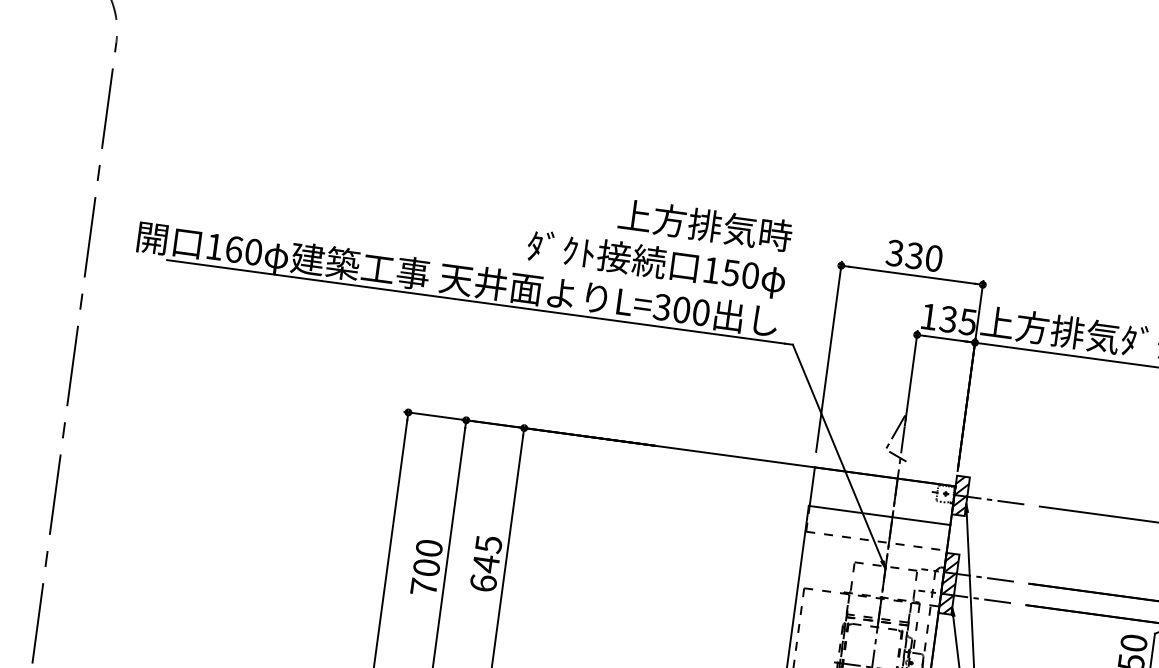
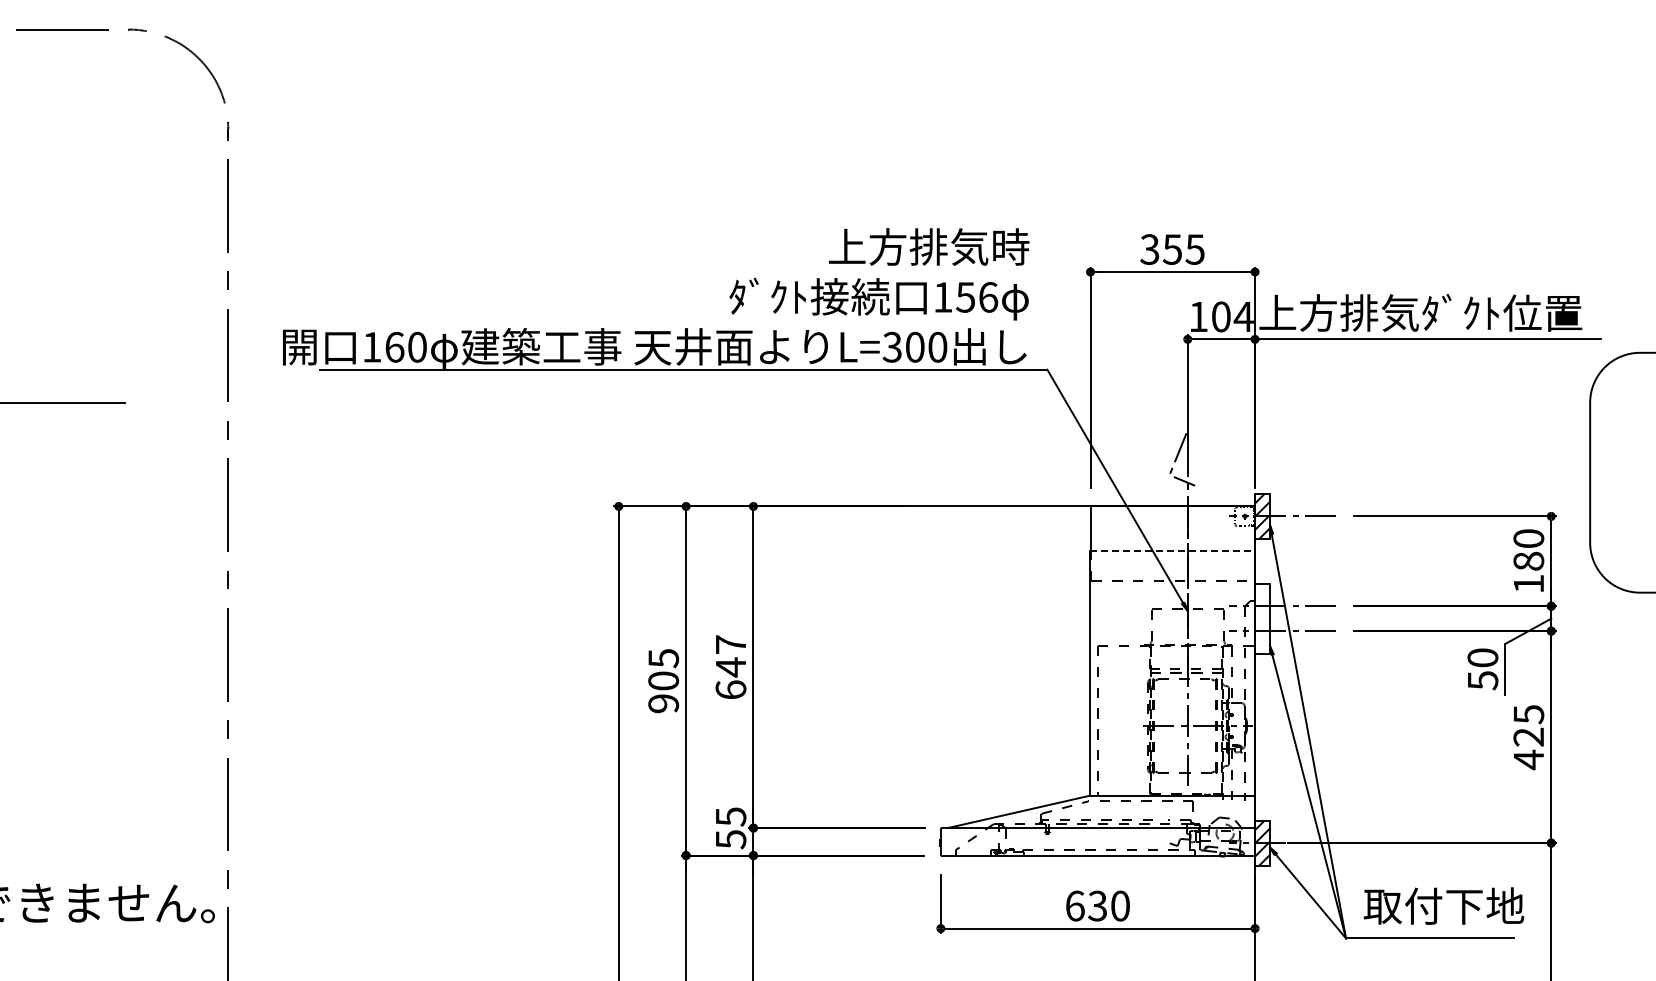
text: (923, 257) -> (1183, 249), 330 -> 355
text: (750, 275) -> (988, 297), 150 -> 156
text: (958, 320) -> (1232, 316), 135 -> 104
line: (880, 515) -> (1173, 551), solid -> dashed
text: (489, 544) -> (731, 644), 645 -> 647
text: (426, 568) -> (663, 681), 700 -> 905
hatch: (948, 583) -> (1262, 618), removed

